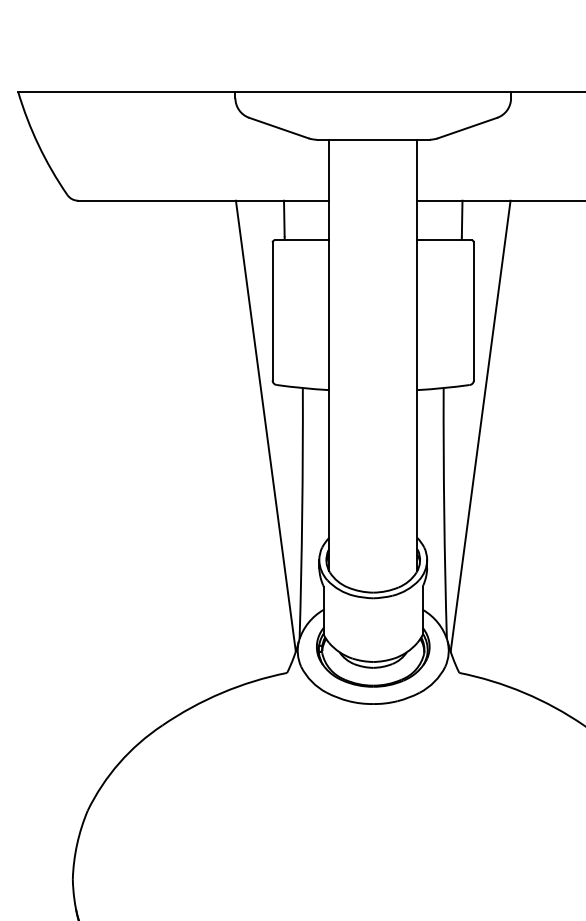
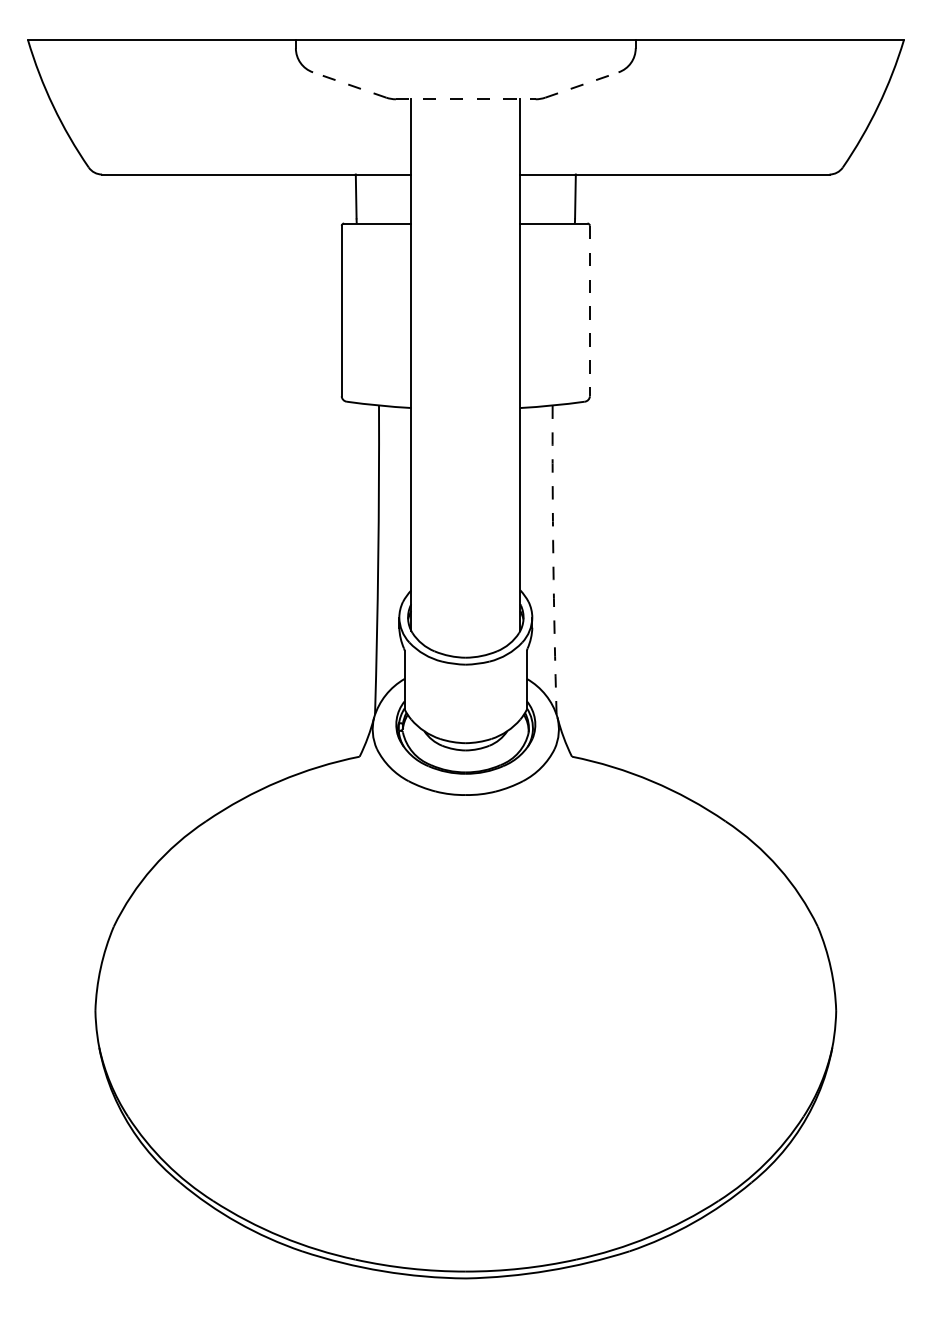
line: (278, 128) -> (349, 85), solid -> dashed
line: (467, 128) -> (581, 85), solid -> dashed
line: (372, 139) -> (465, 99), solid -> dashed
line: (473, 311) -> (589, 311), solid -> dashed
line: (265, 426) -> (333, 452), removed
line: (480, 426) -> (598, 452), removed
arc: (444, 513) -> (553, 560), solid -> dashed

